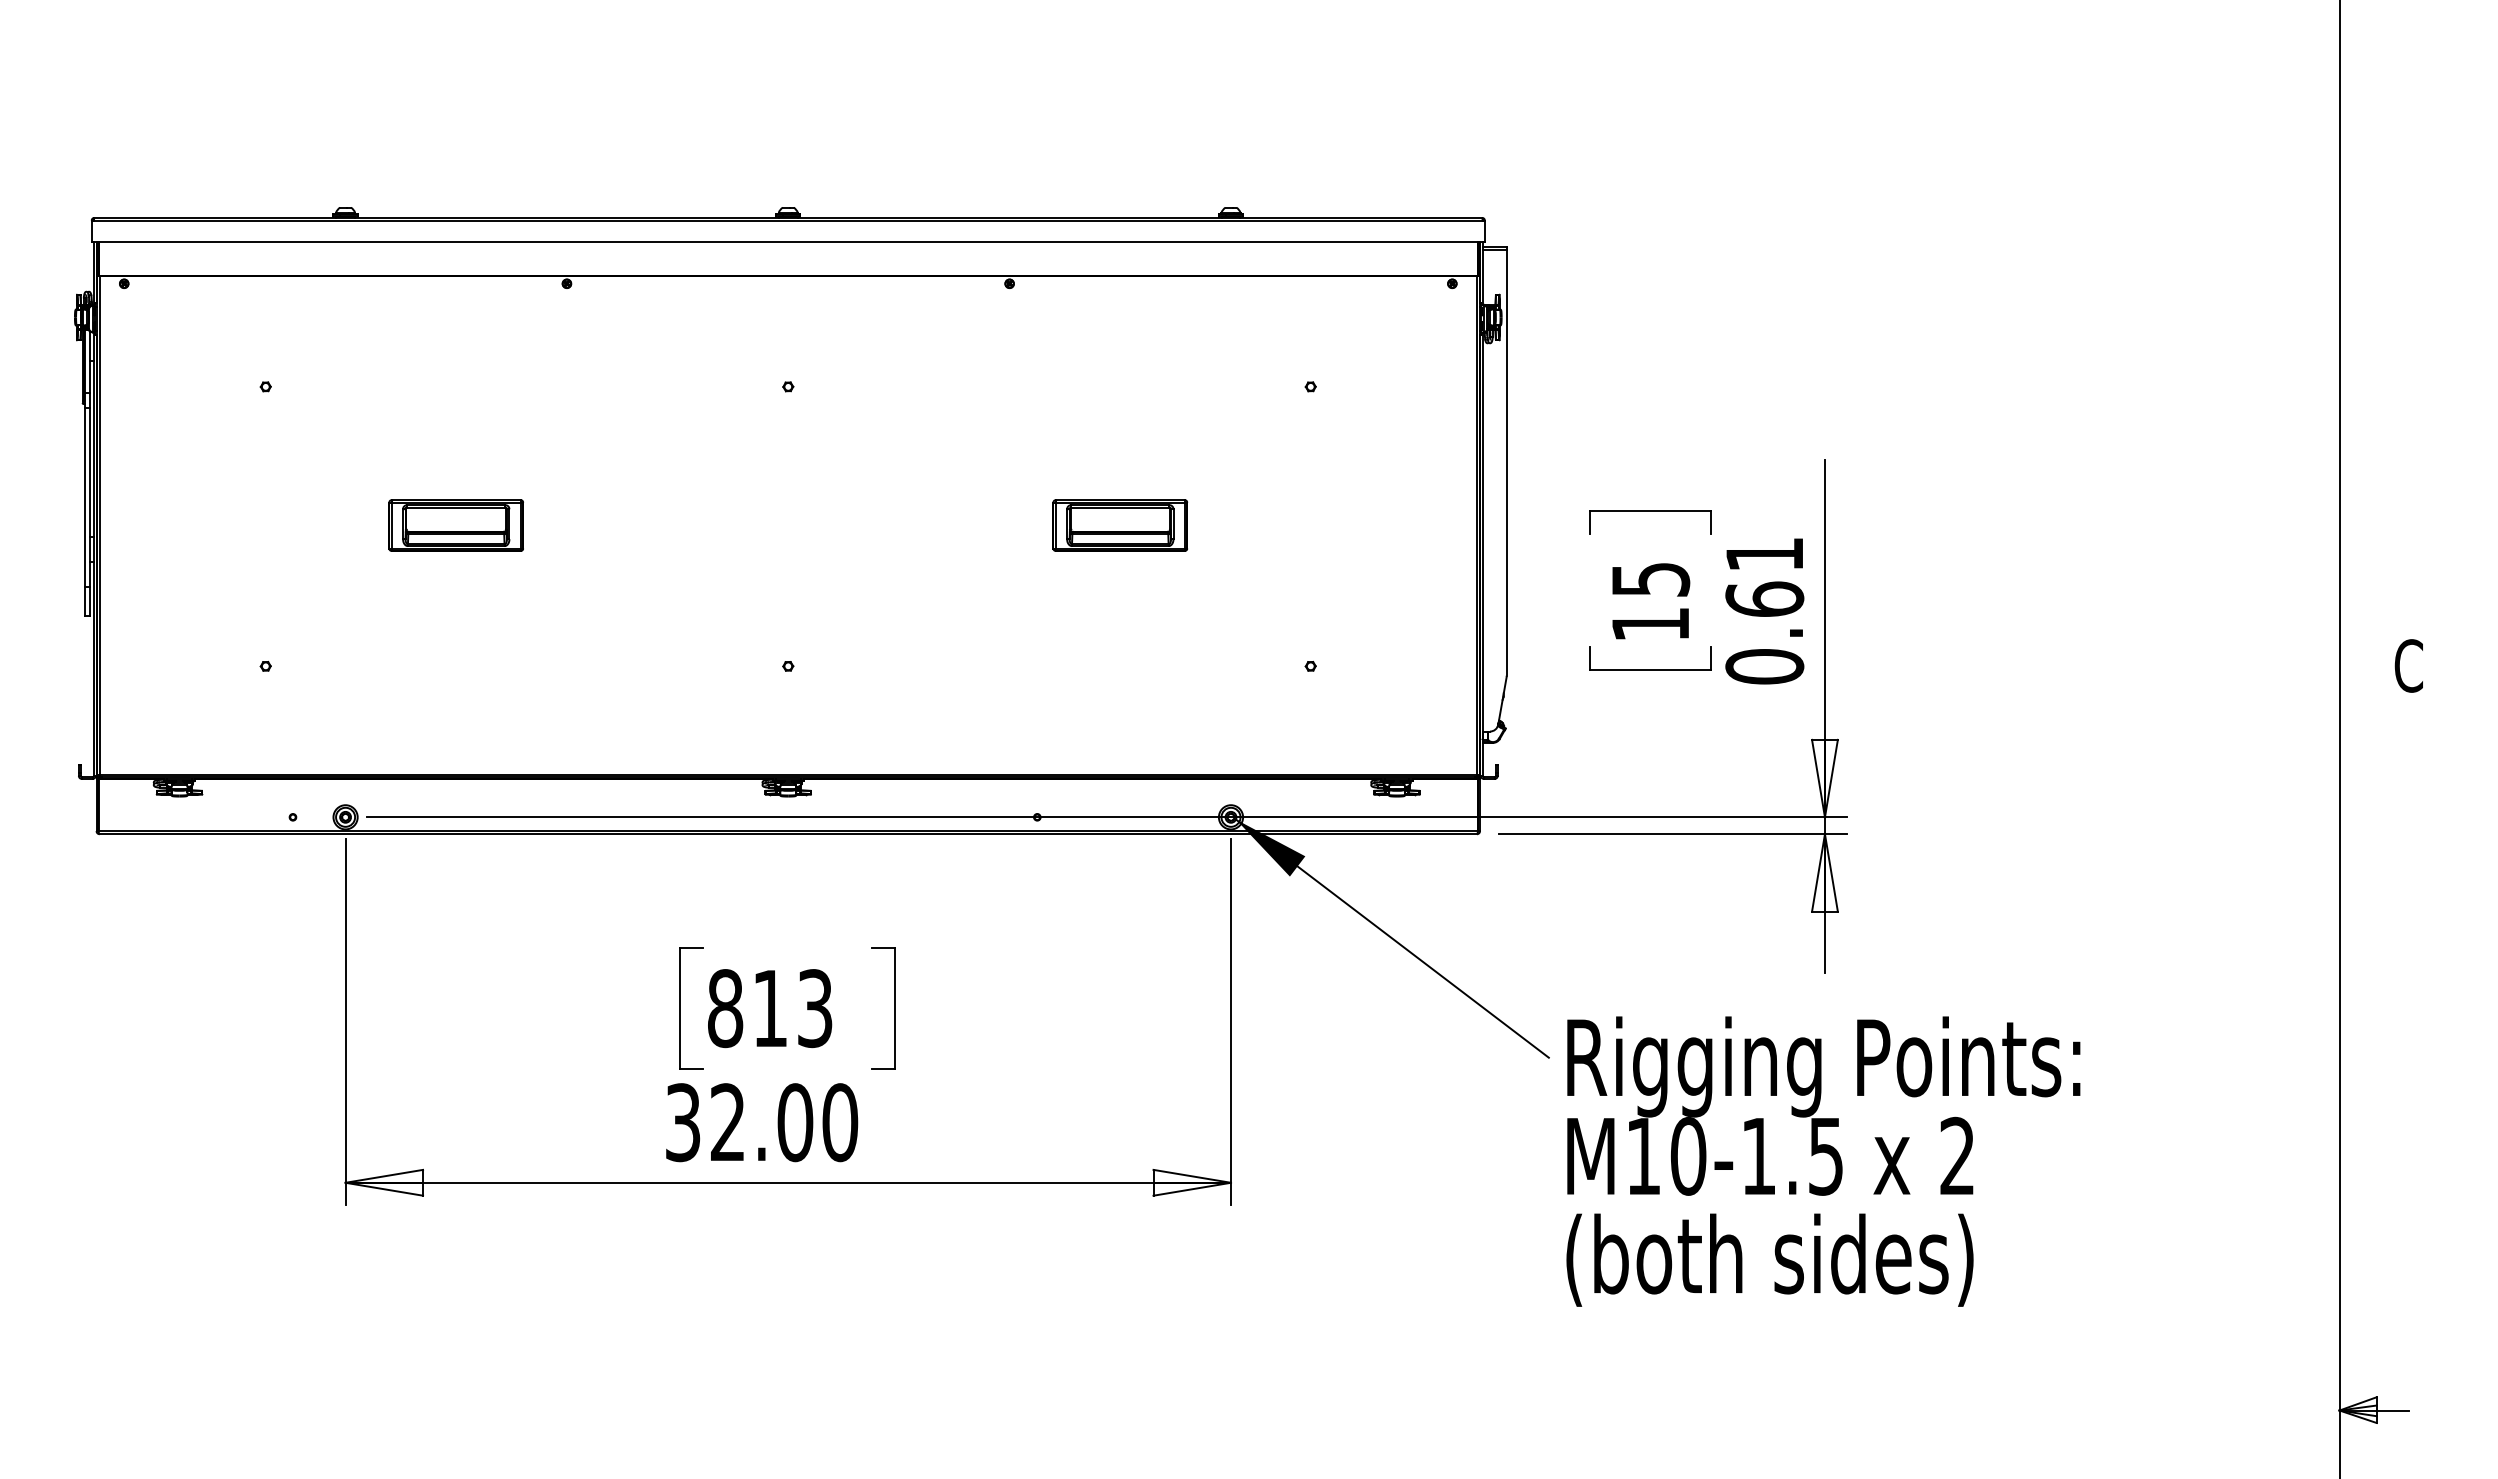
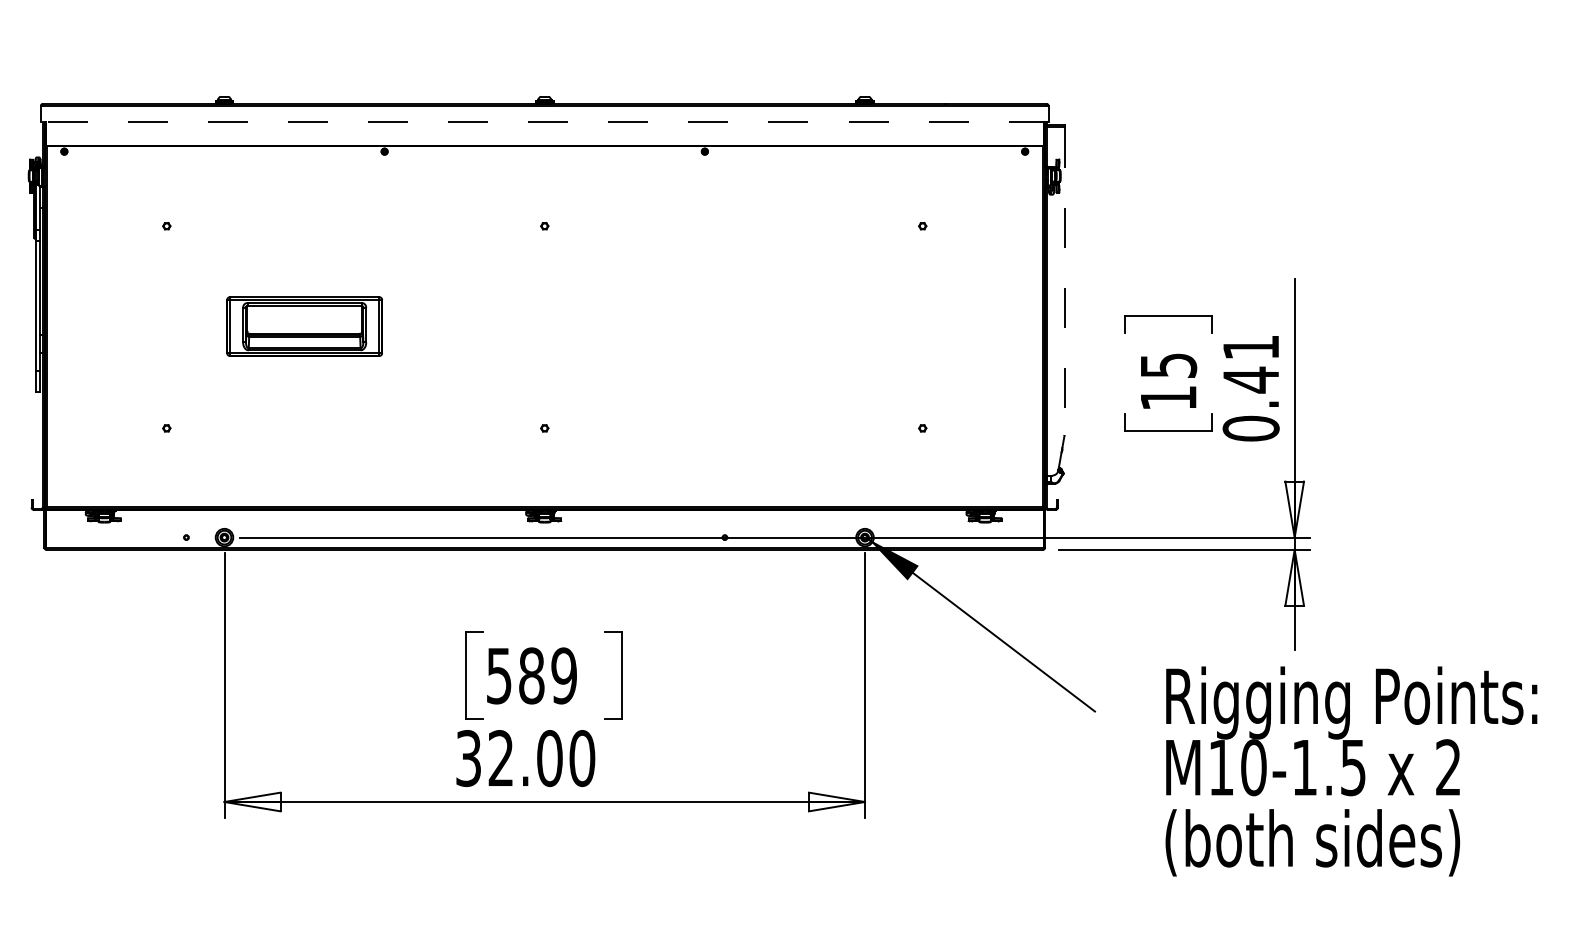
line: (788, 242) -> (544, 121), solid -> dashed
line: (1506, 462) -> (1064, 280), solid -> dashed
part: (455, 525) -> (304, 326), size x1.6
part: (1120, 525) -> (785, 326), removed
text: (1764, 599) -> (1250, 380), 0.61 -> 0.41
text: (770, 1008) -> (531, 675), 813 -> 589
text: (1823, 1161) -> (1351, 771), moved

